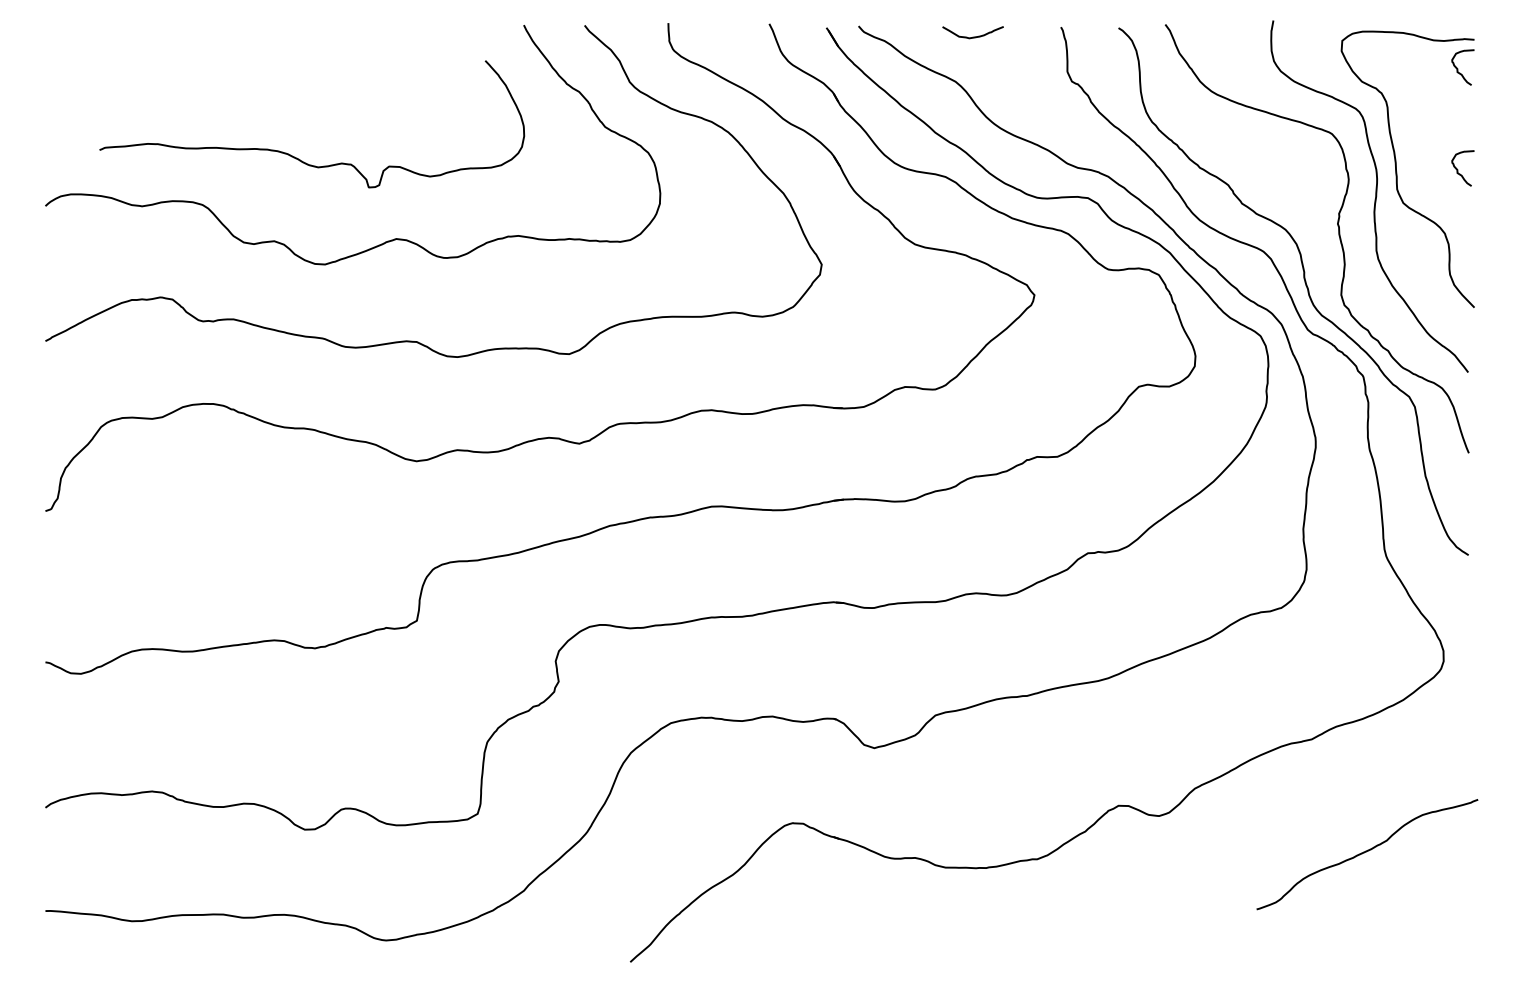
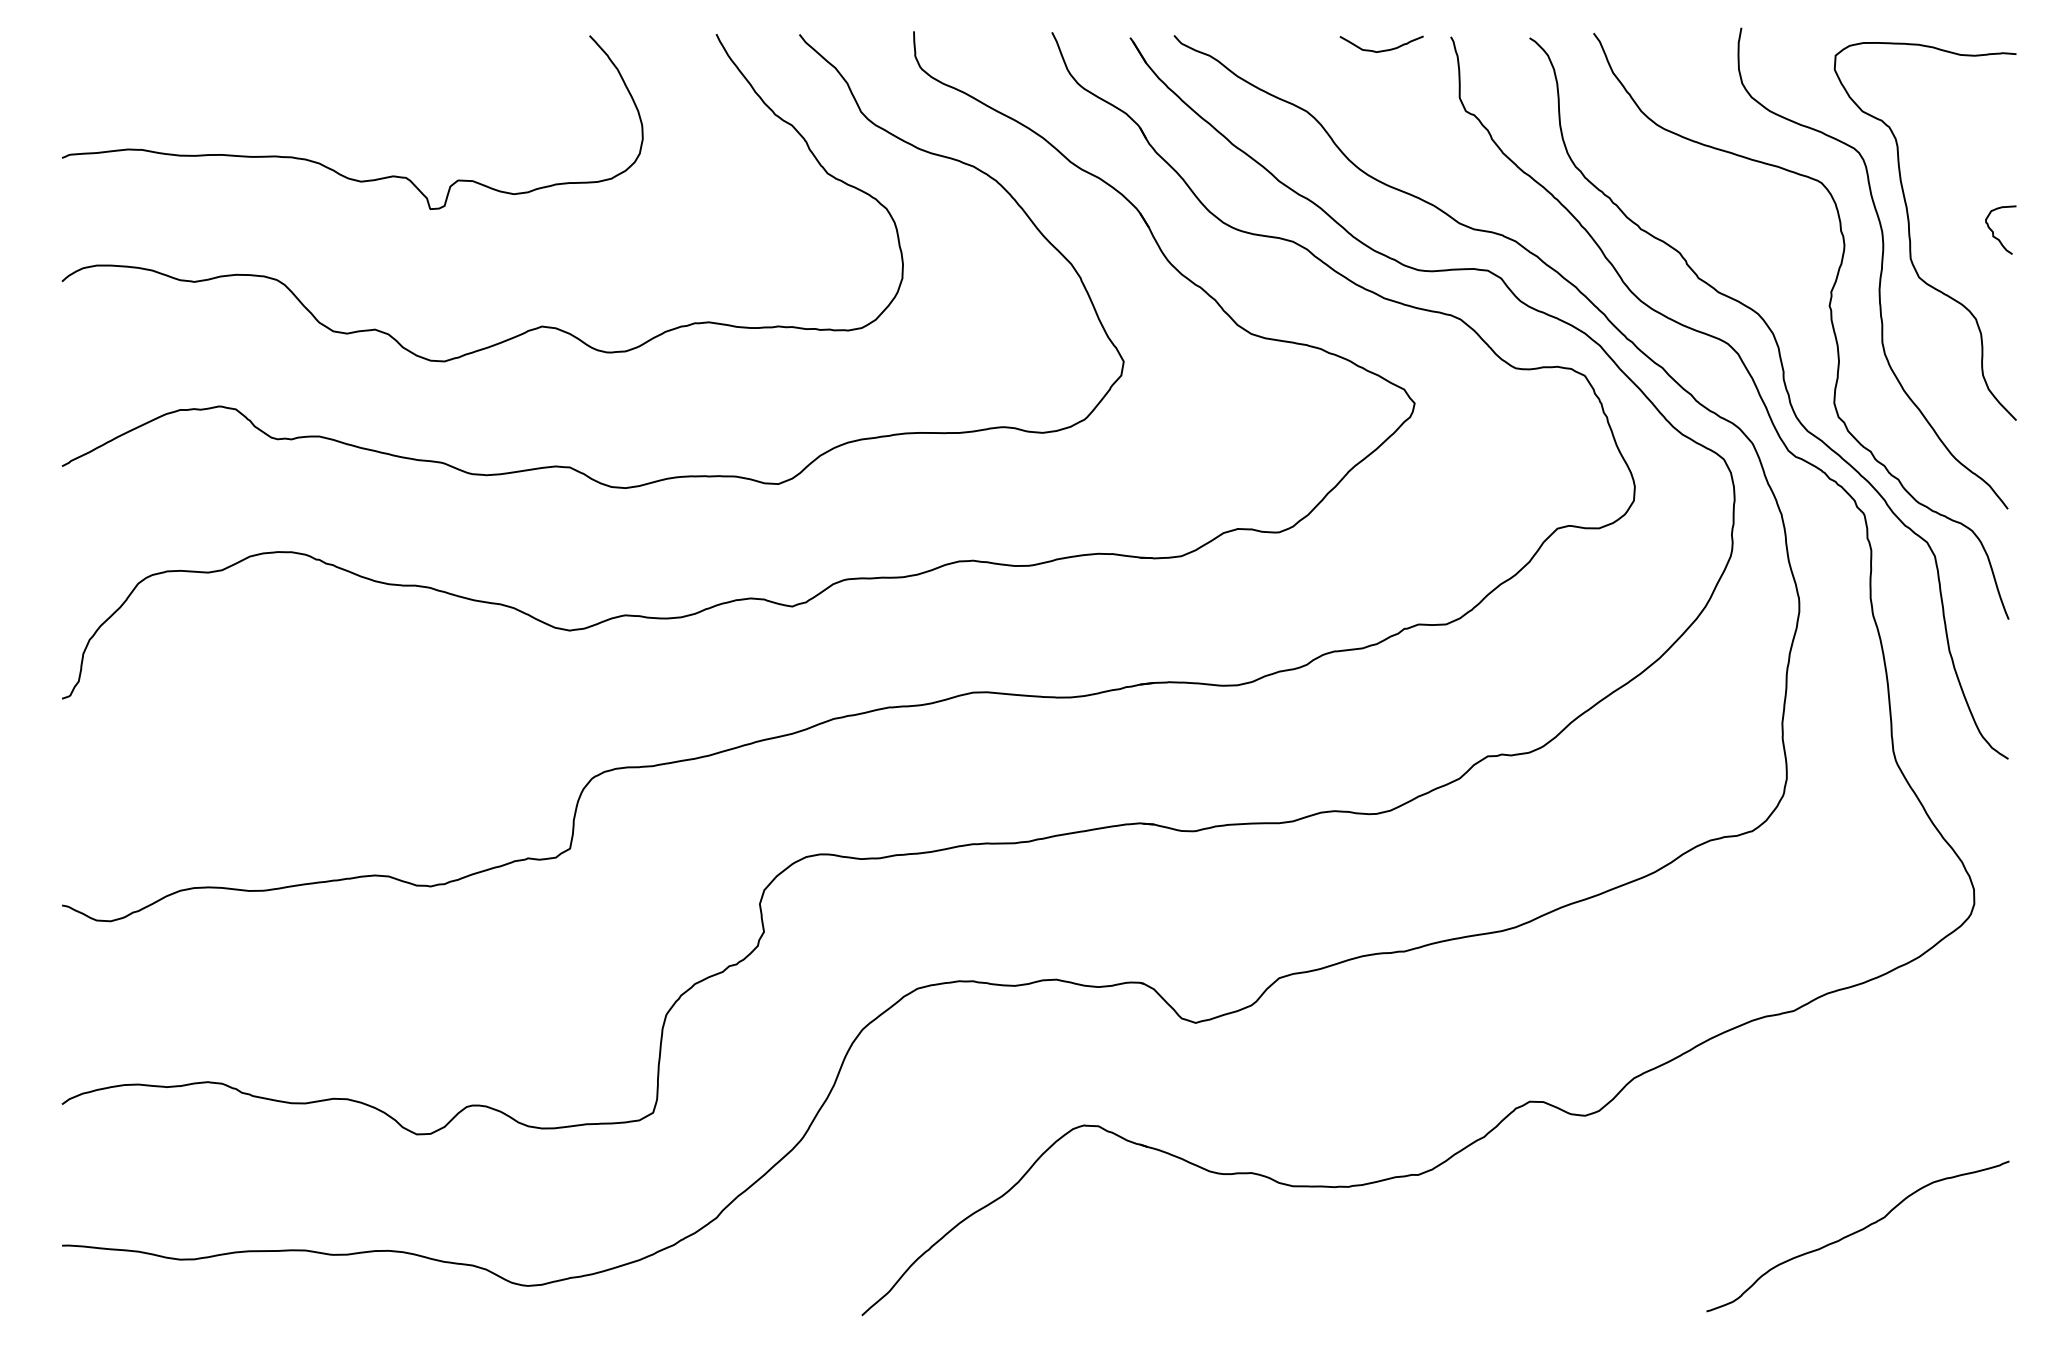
curve: (975, 36) -> (1384, 49), moved
curve: (1457, 68) -> (1993, 93), removed
curve: (295, 157) -> (329, 167), moved
curve: (1366, 852) -> (1856, 1233), moved

